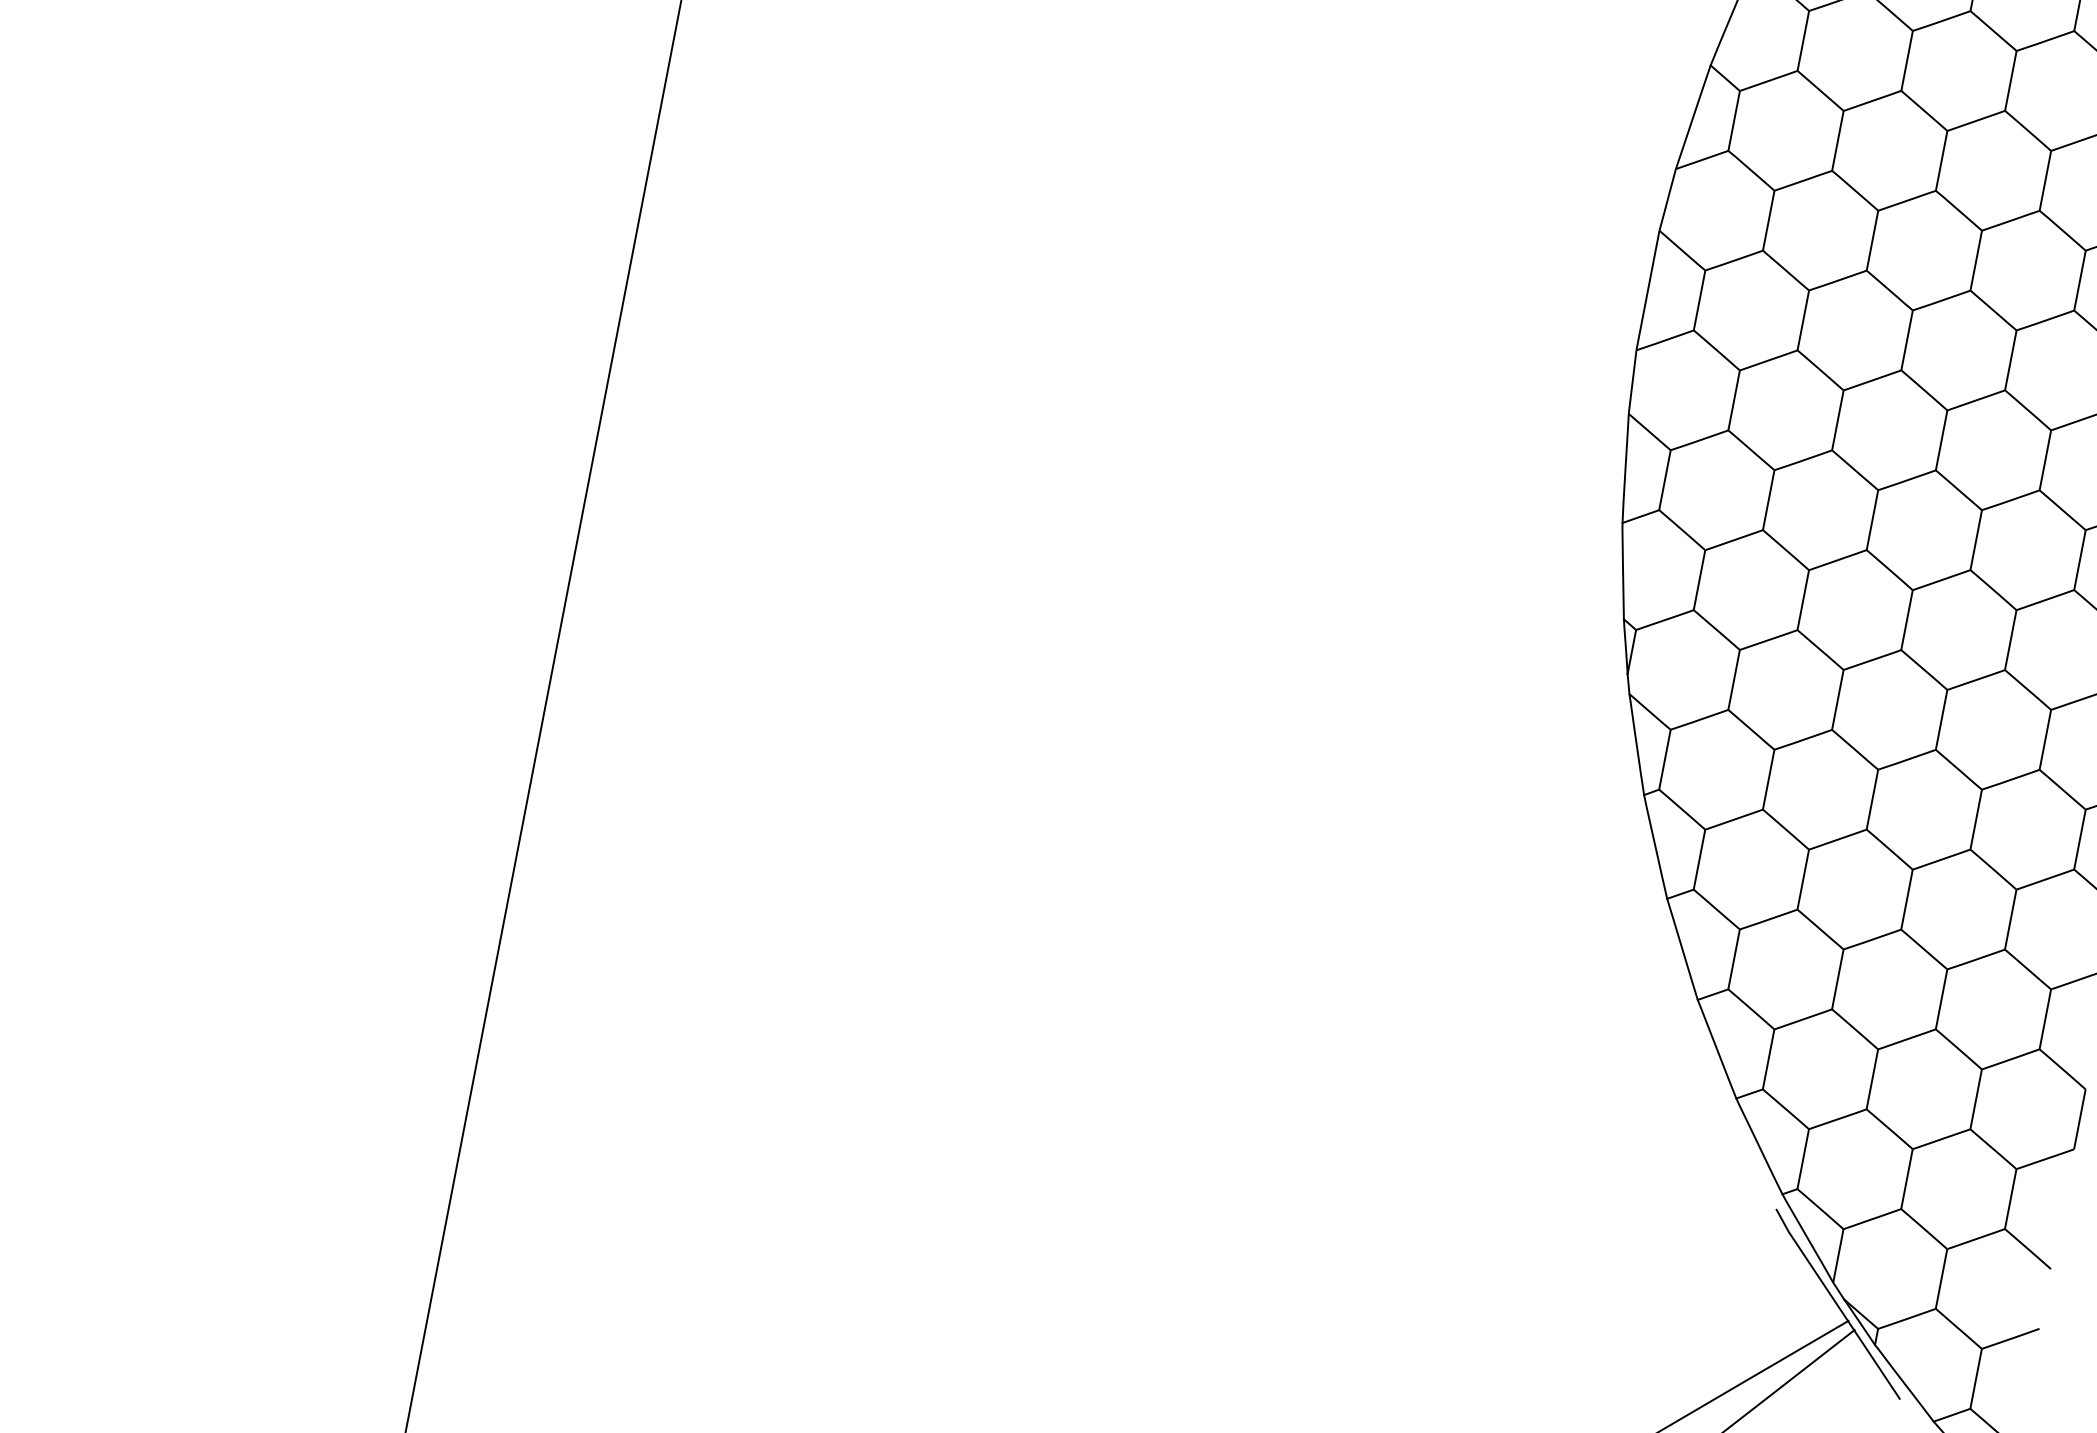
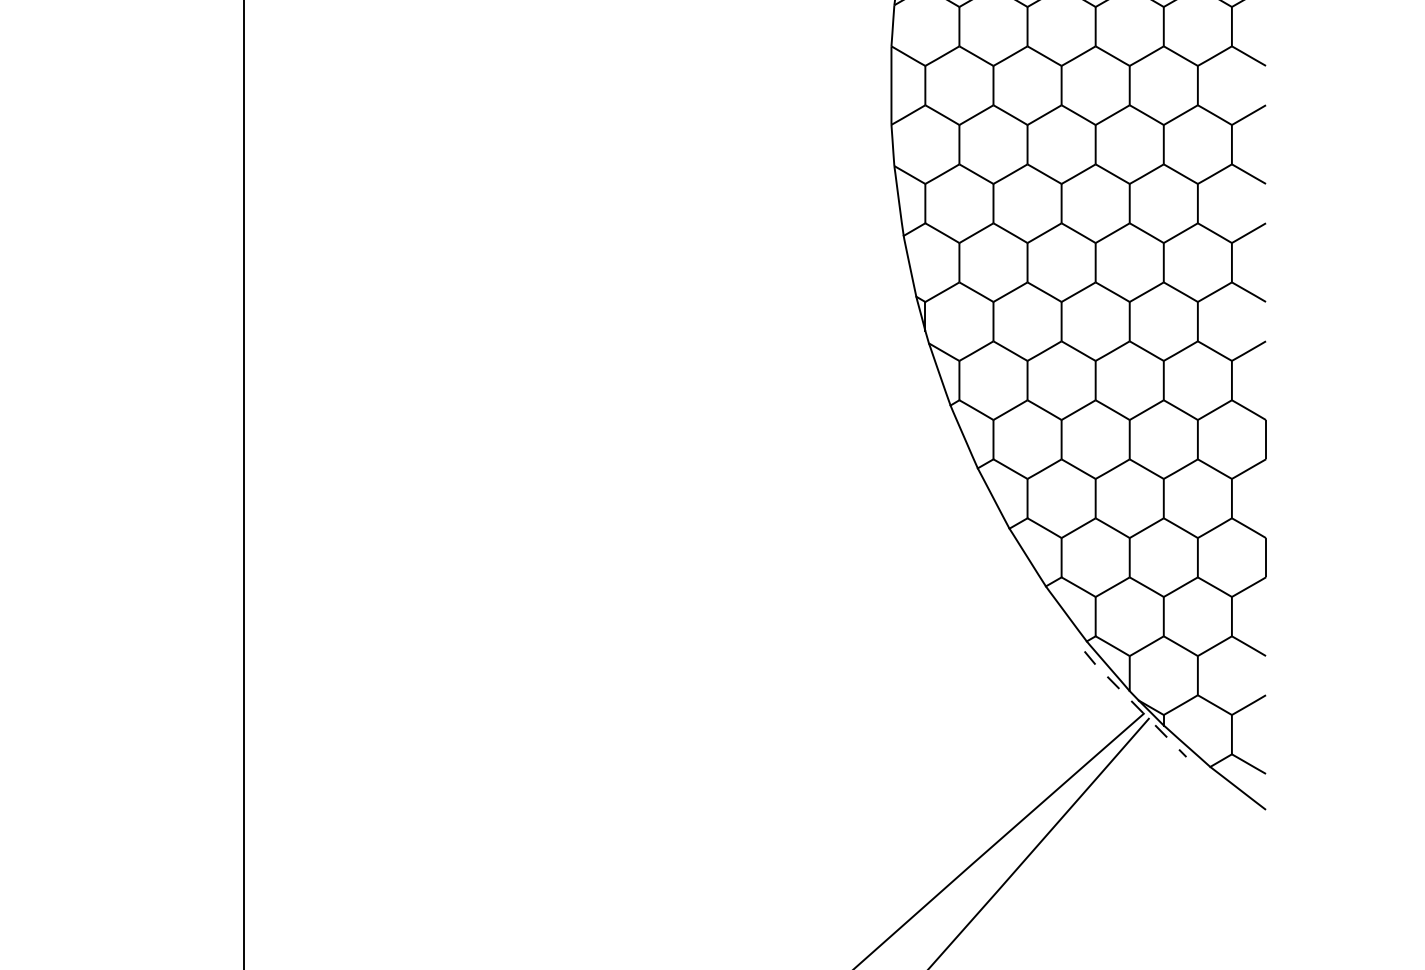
line: (1836, 1304) -> (1134, 704), solid -> dashed

